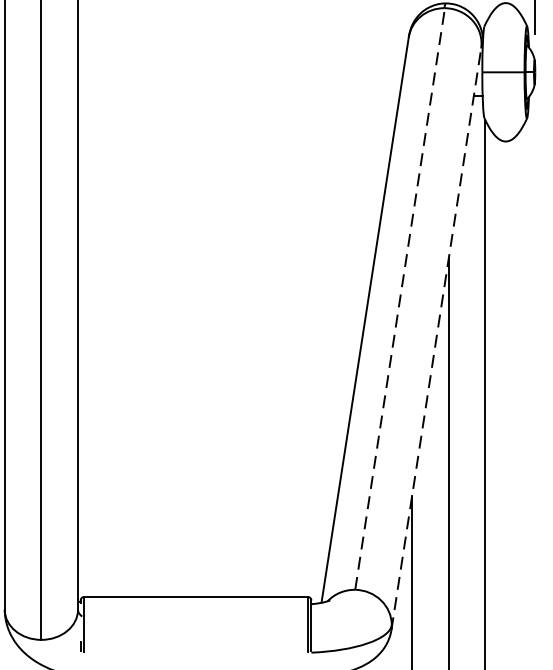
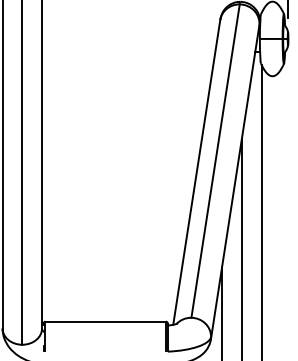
line: (399, 299) -> (215, 161), dashed -> solid
line: (437, 338) -> (235, 182), dashed -> solid

